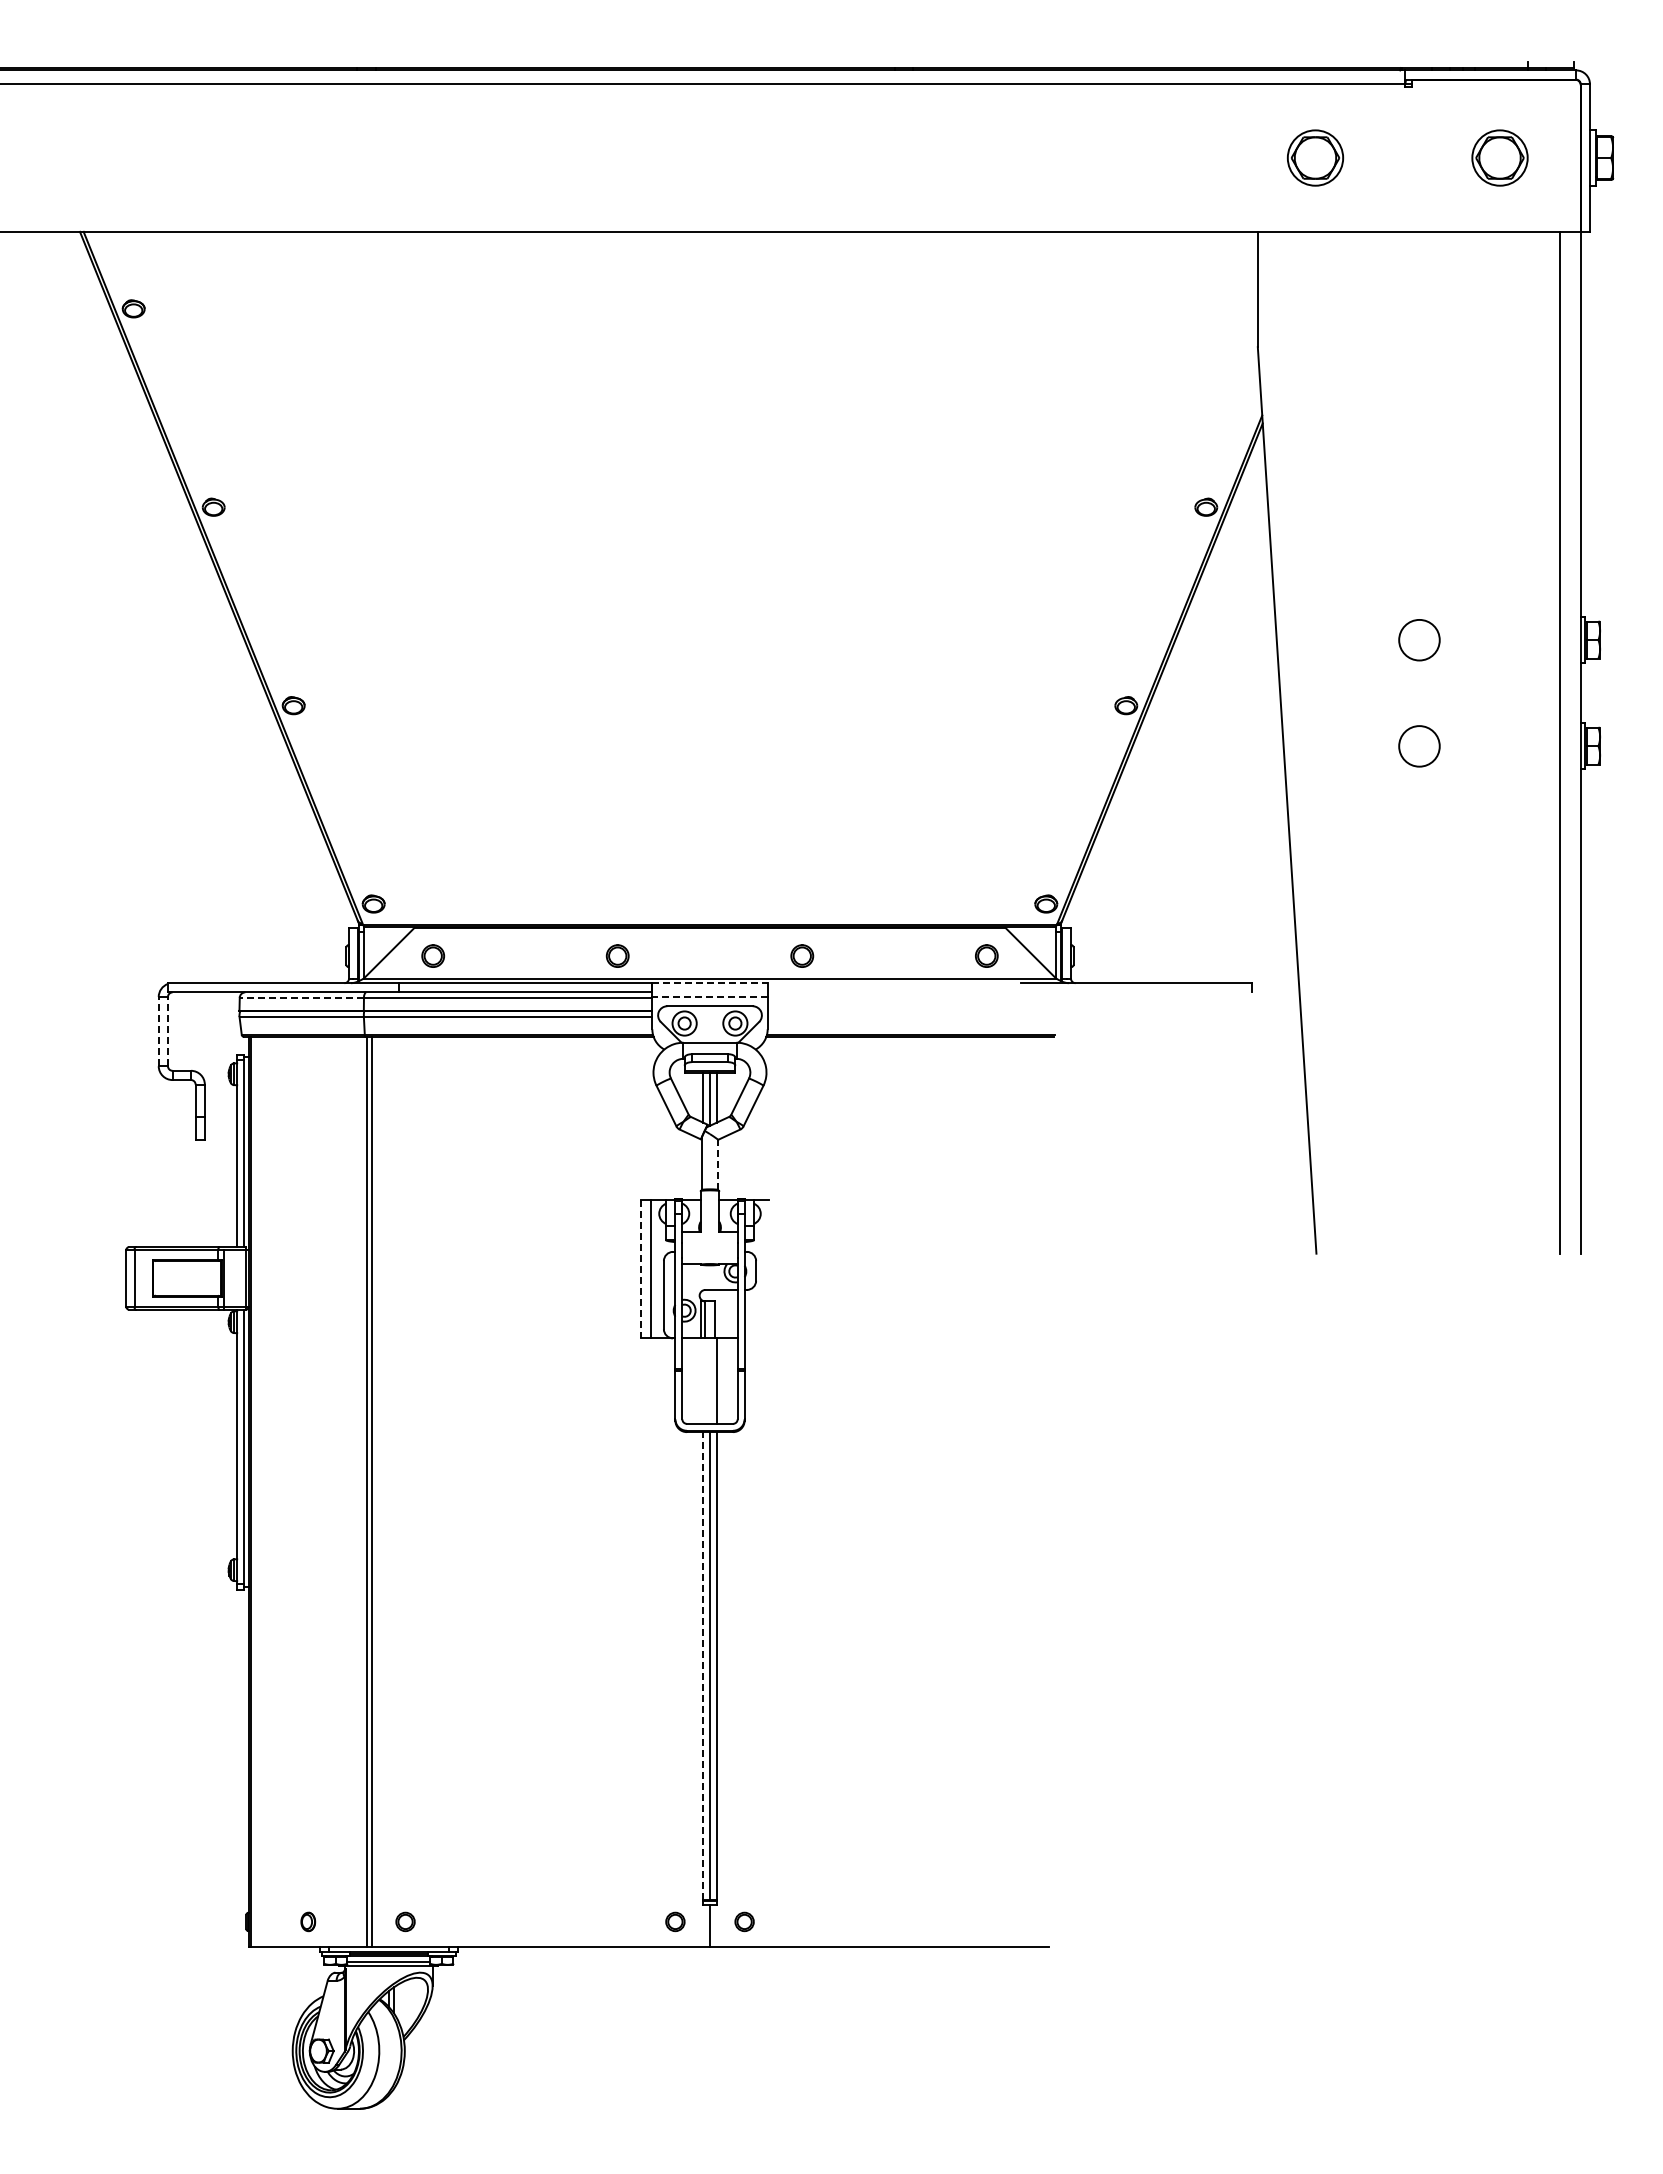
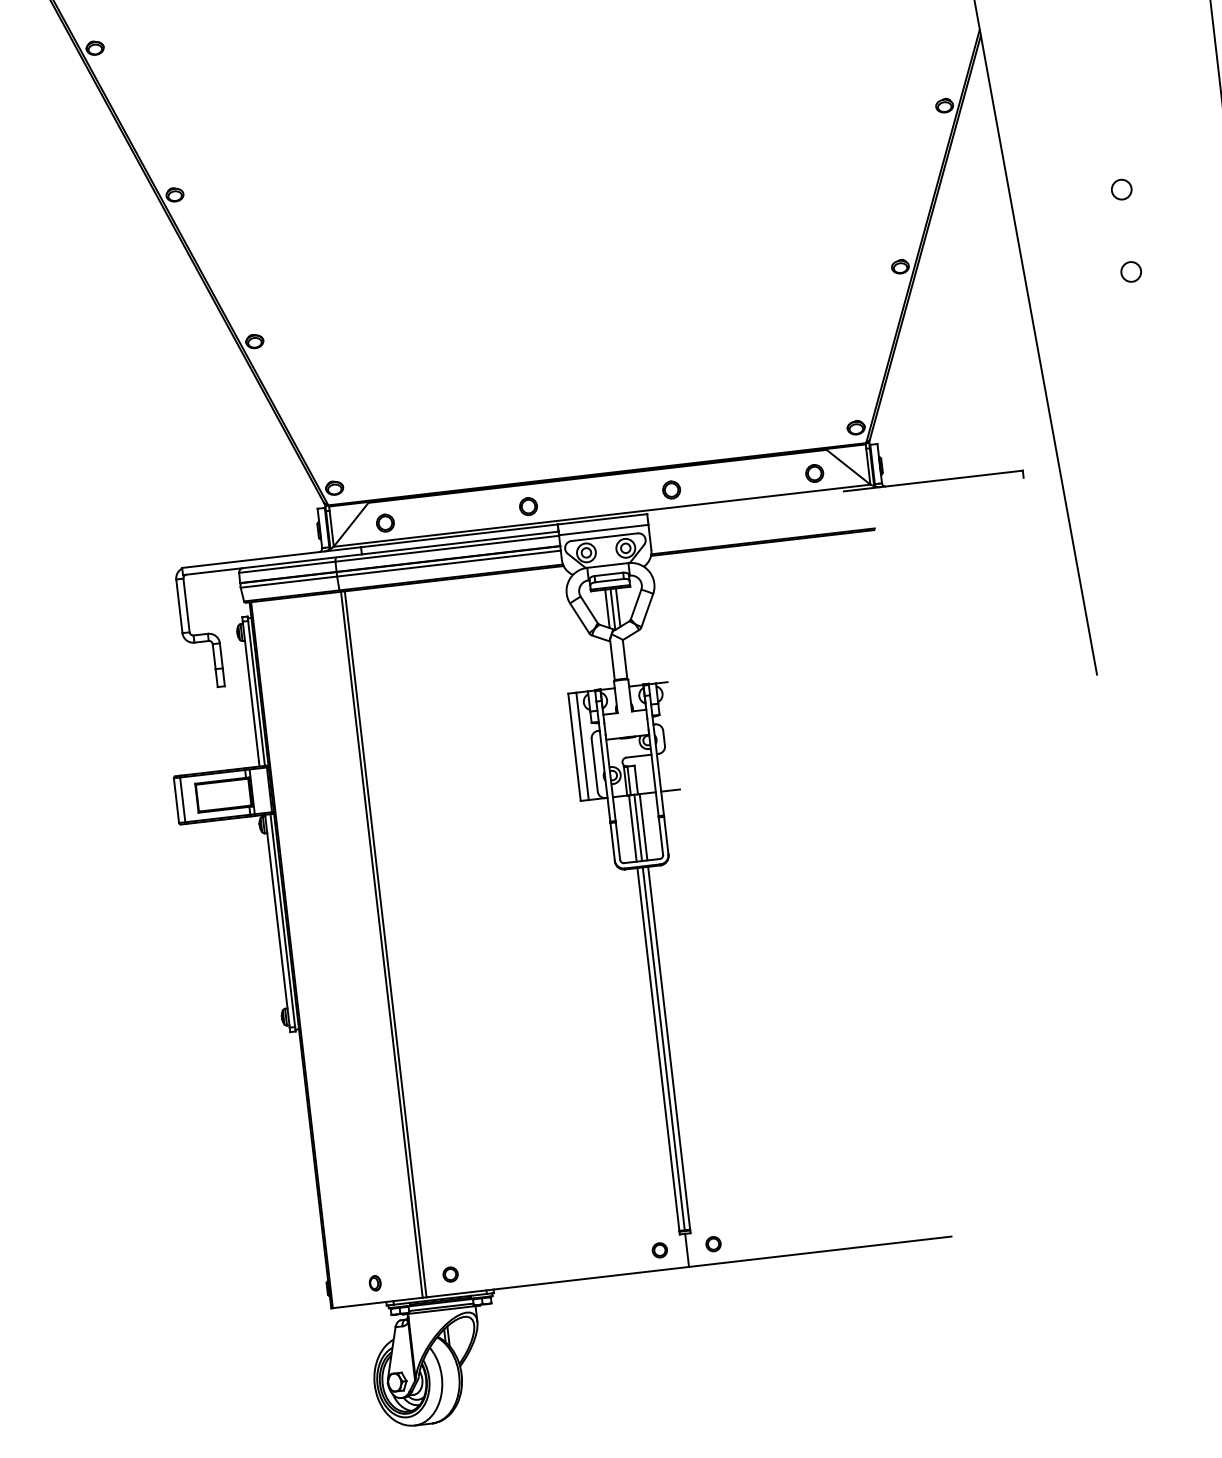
circle: (1418, 639) -> (1121, 189), size x0.62
circle: (1418, 745) -> (1130, 271), size x0.62
line: (710, 983) -> (602, 519), dashed -> solid
line: (301, 997) -> (287, 567), dashed -> solid
line: (710, 997) -> (604, 530), dashed -> solid
line: (158, 1031) -> (179, 606), dashed -> solid
line: (167, 1031) -> (186, 605), dashed -> solid
line: (718, 1164) -> (625, 659), dashed -> solid
line: (640, 1269) -> (574, 747), dashed -> solid
line: (756, 1338) -> (670, 790), added
line: (703, 1380) -> (633, 827), added
line: (710, 1380) -> (638, 827), added
line: (703, 1666) -> (658, 1049), dashed -> solid

